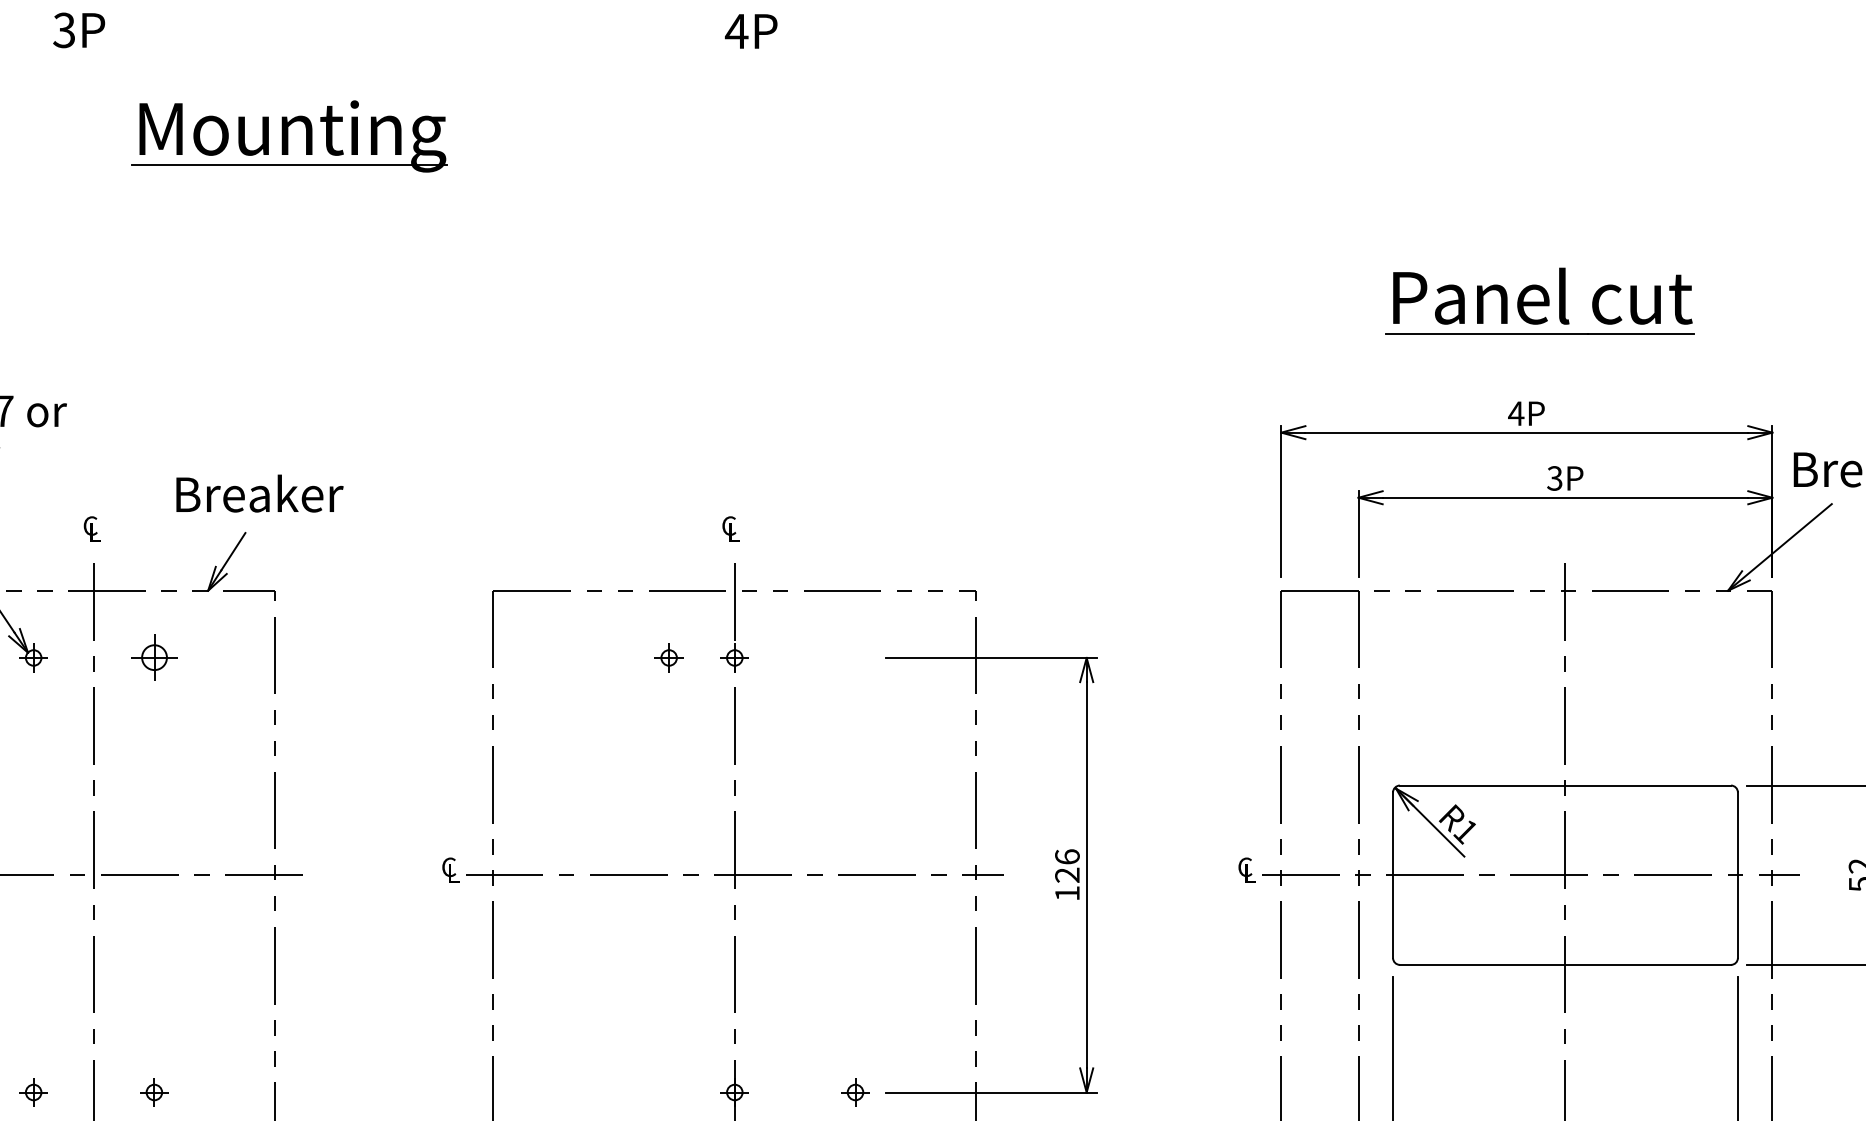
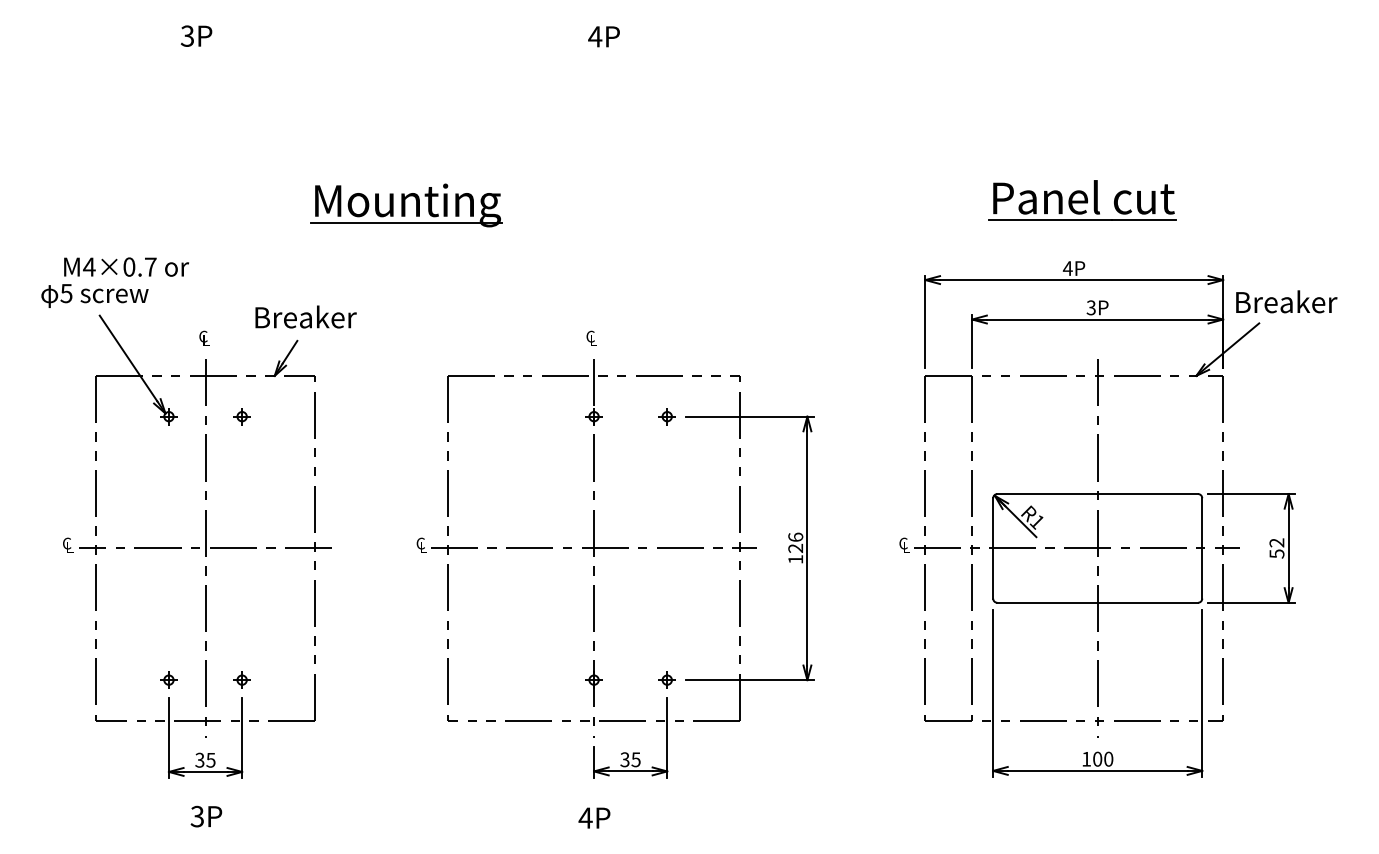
part: (290, 136) -> (406, 205), moved
part: (153, 657) -> (241, 416), size x0.62
part: (667, 657) -> (666, 416), moved

